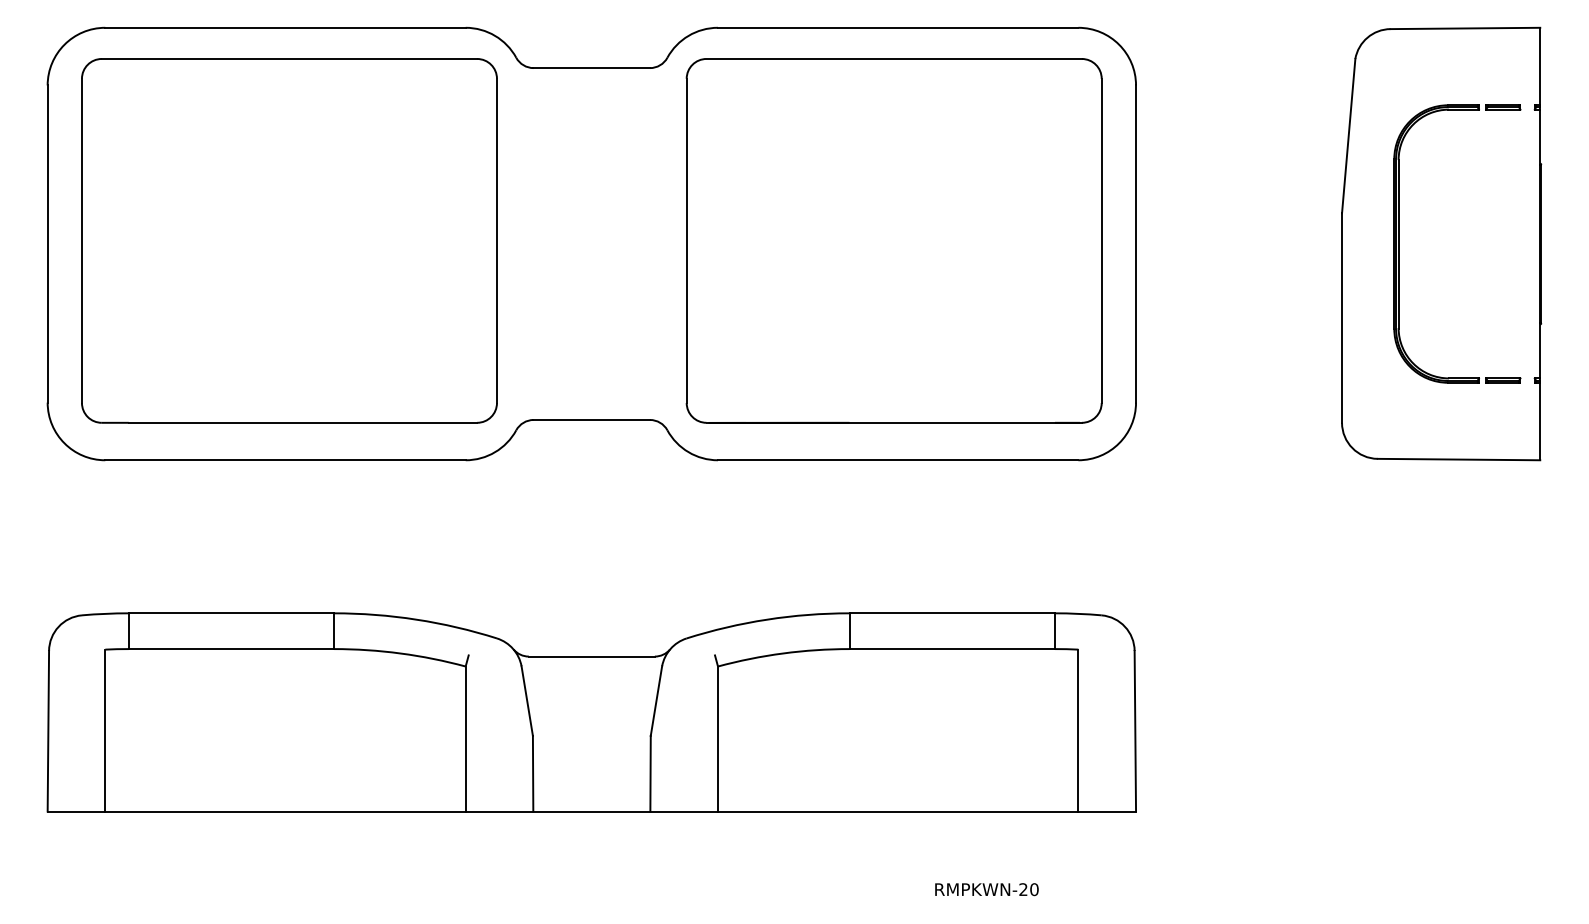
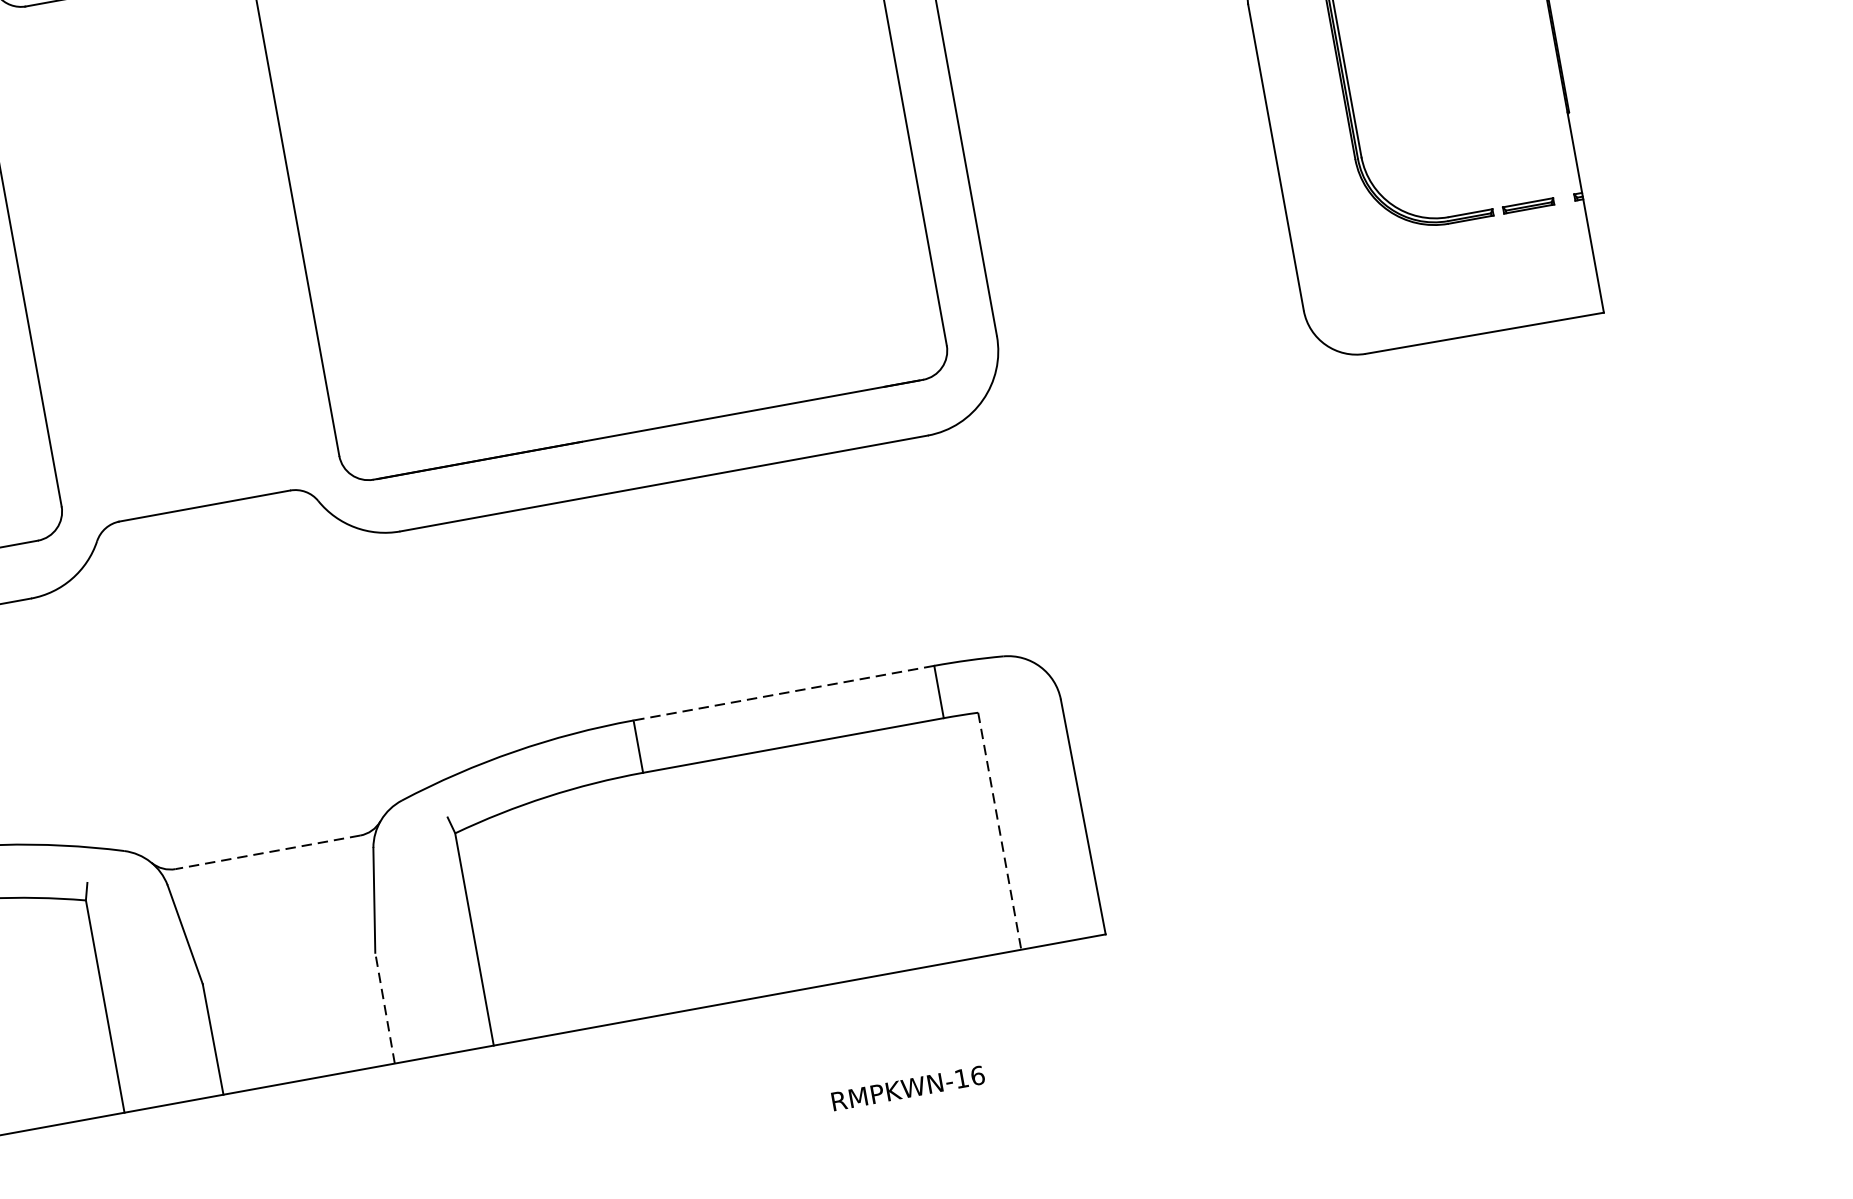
line: (952, 613) -> (784, 693), solid -> dashed
line: (591, 656) -> (267, 852), solid -> dashed
line: (1078, 730) -> (999, 831), solid -> dashed
line: (650, 773) -> (384, 1007), solid -> dashed
text: (1028, 889) -> (969, 1077), RMPKWN-20 -> RMPKWN-16

